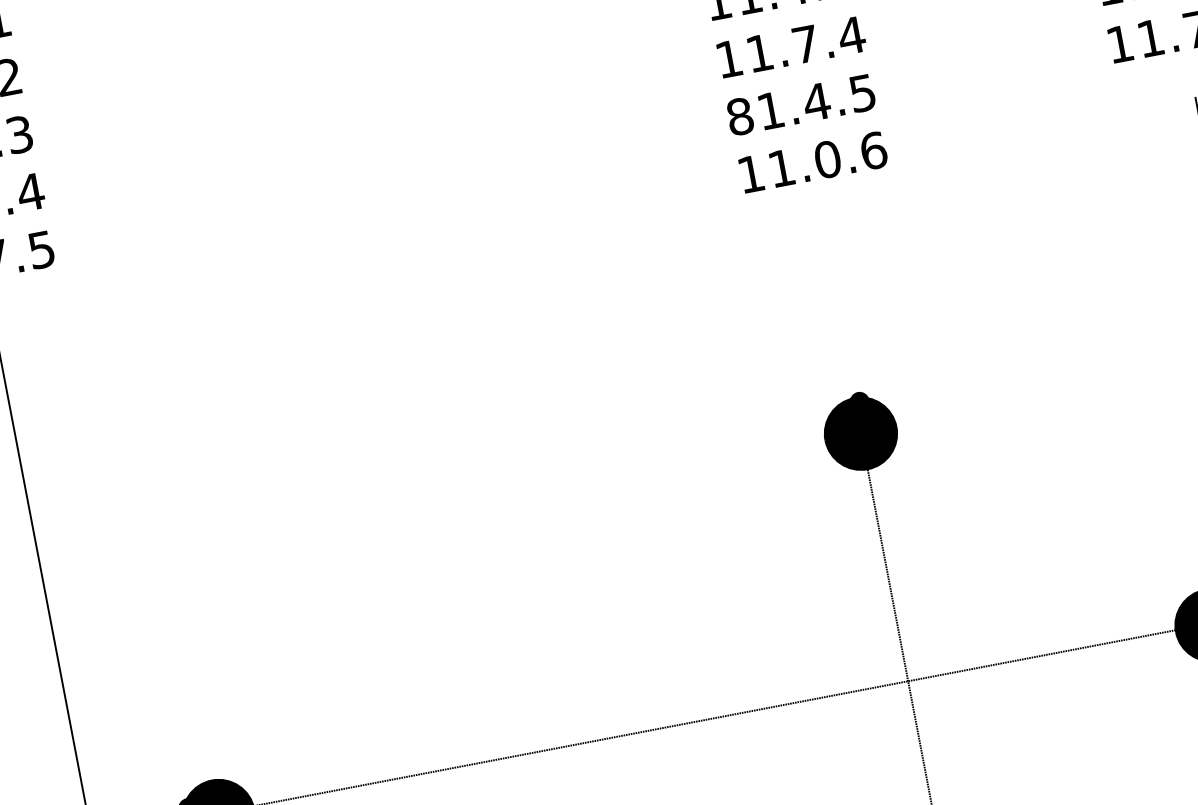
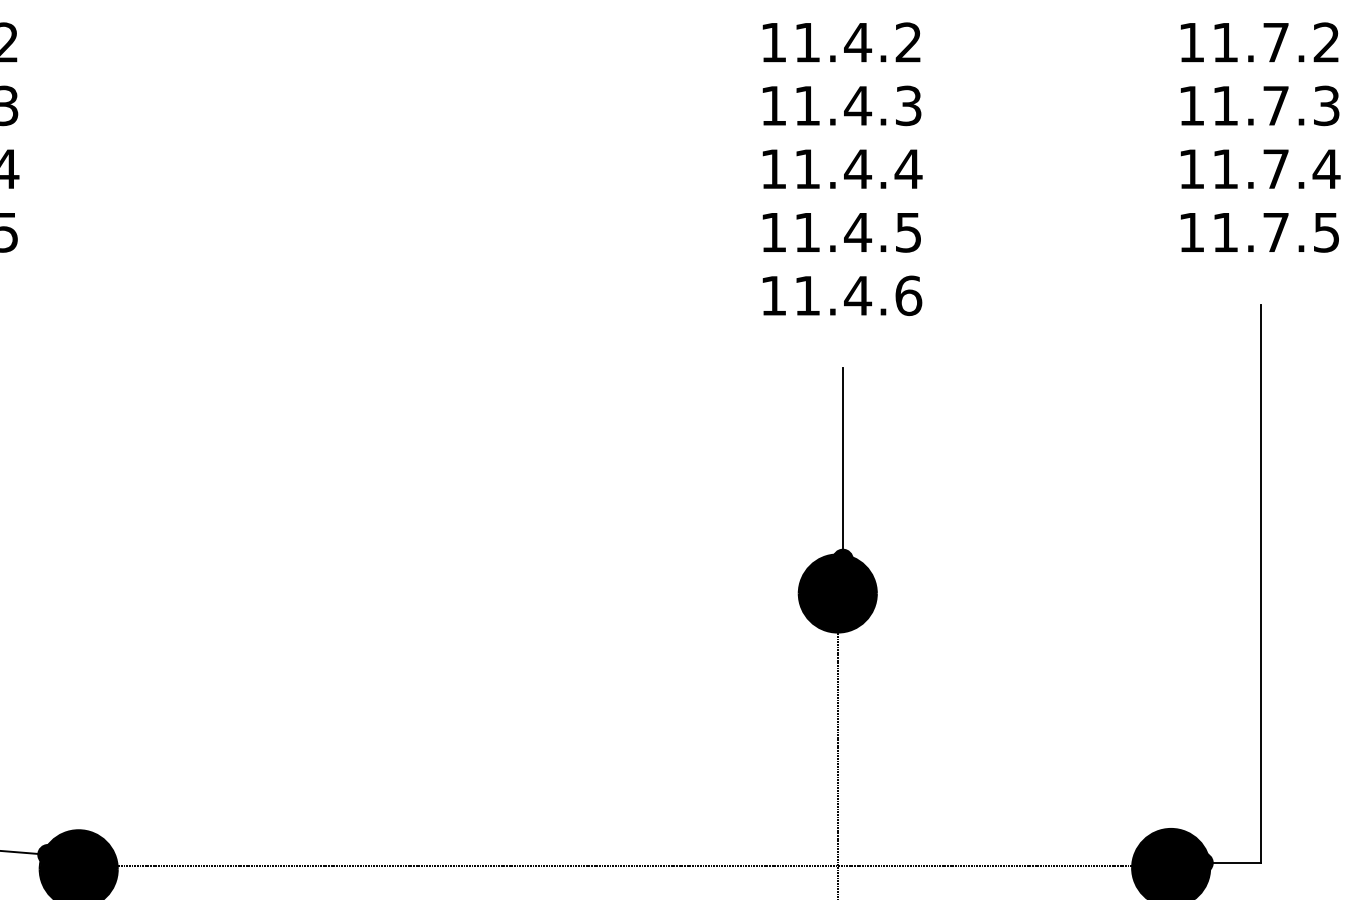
text: (806, 43) -> (858, 168), 11.7.4 -> 11.4.4
text: (739, 116) -> (773, 232), 81.4.5 -> 11.4.5
text: (828, 159) -> (858, 295), 11.0.6 -> 11.4.6
line: (842, 314) -> (842, 463), added

